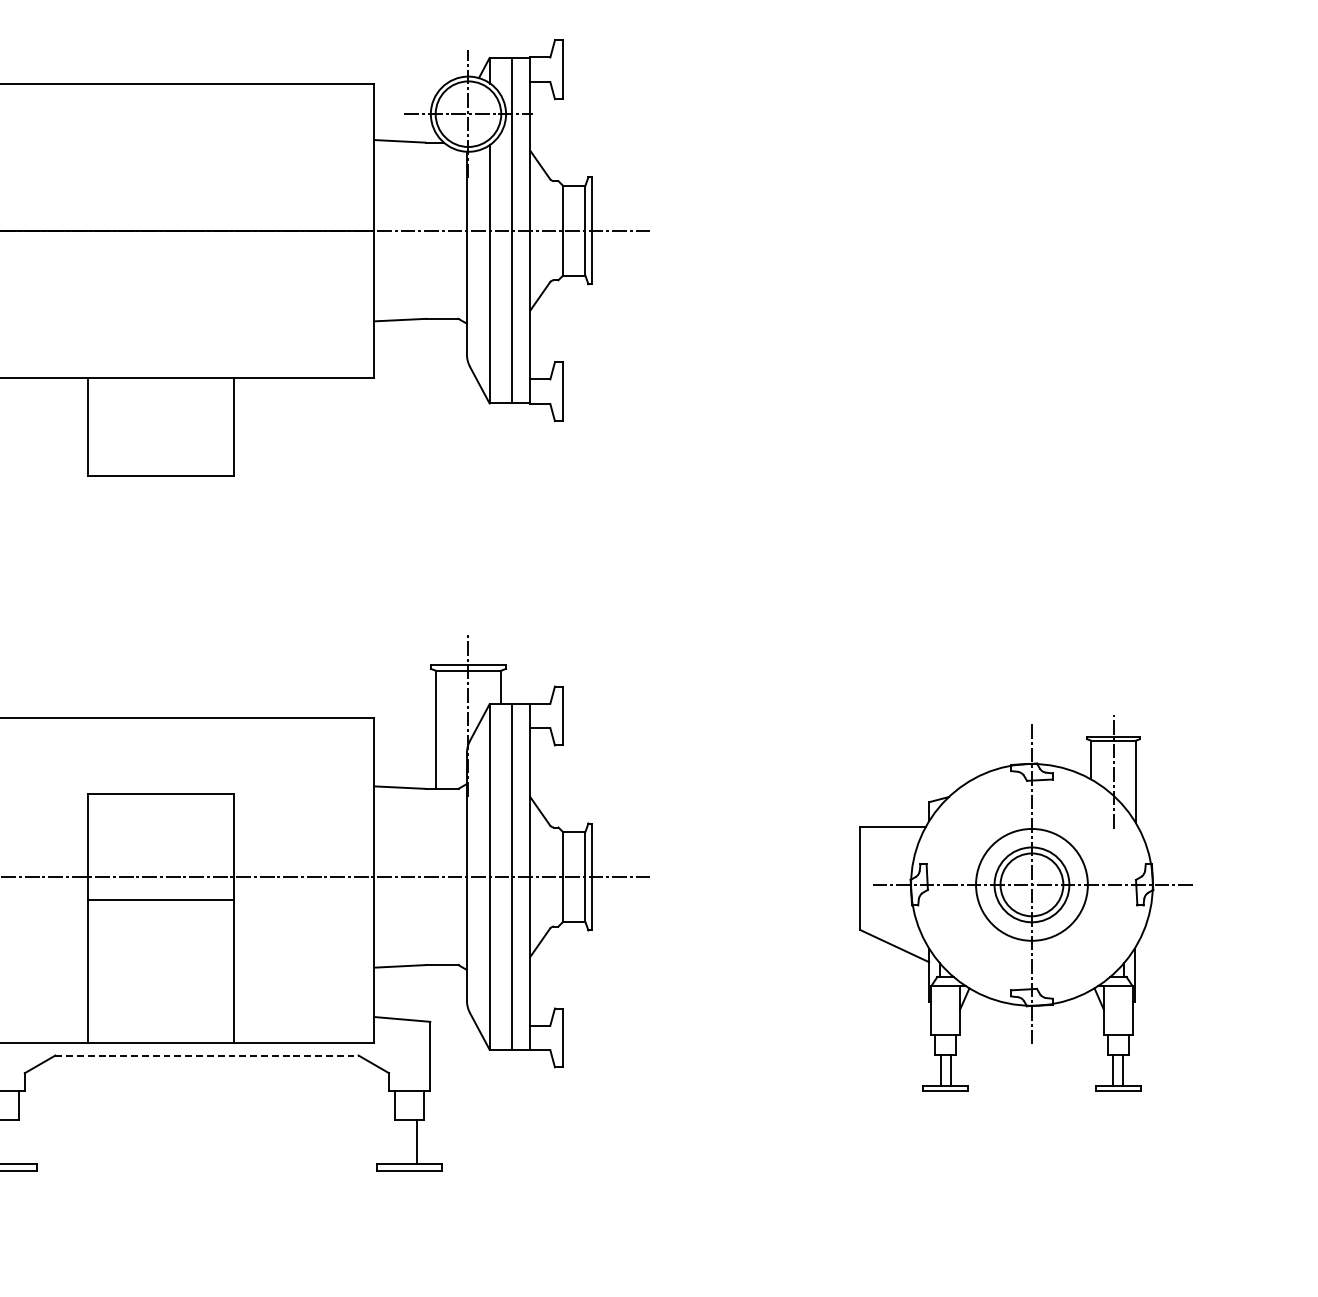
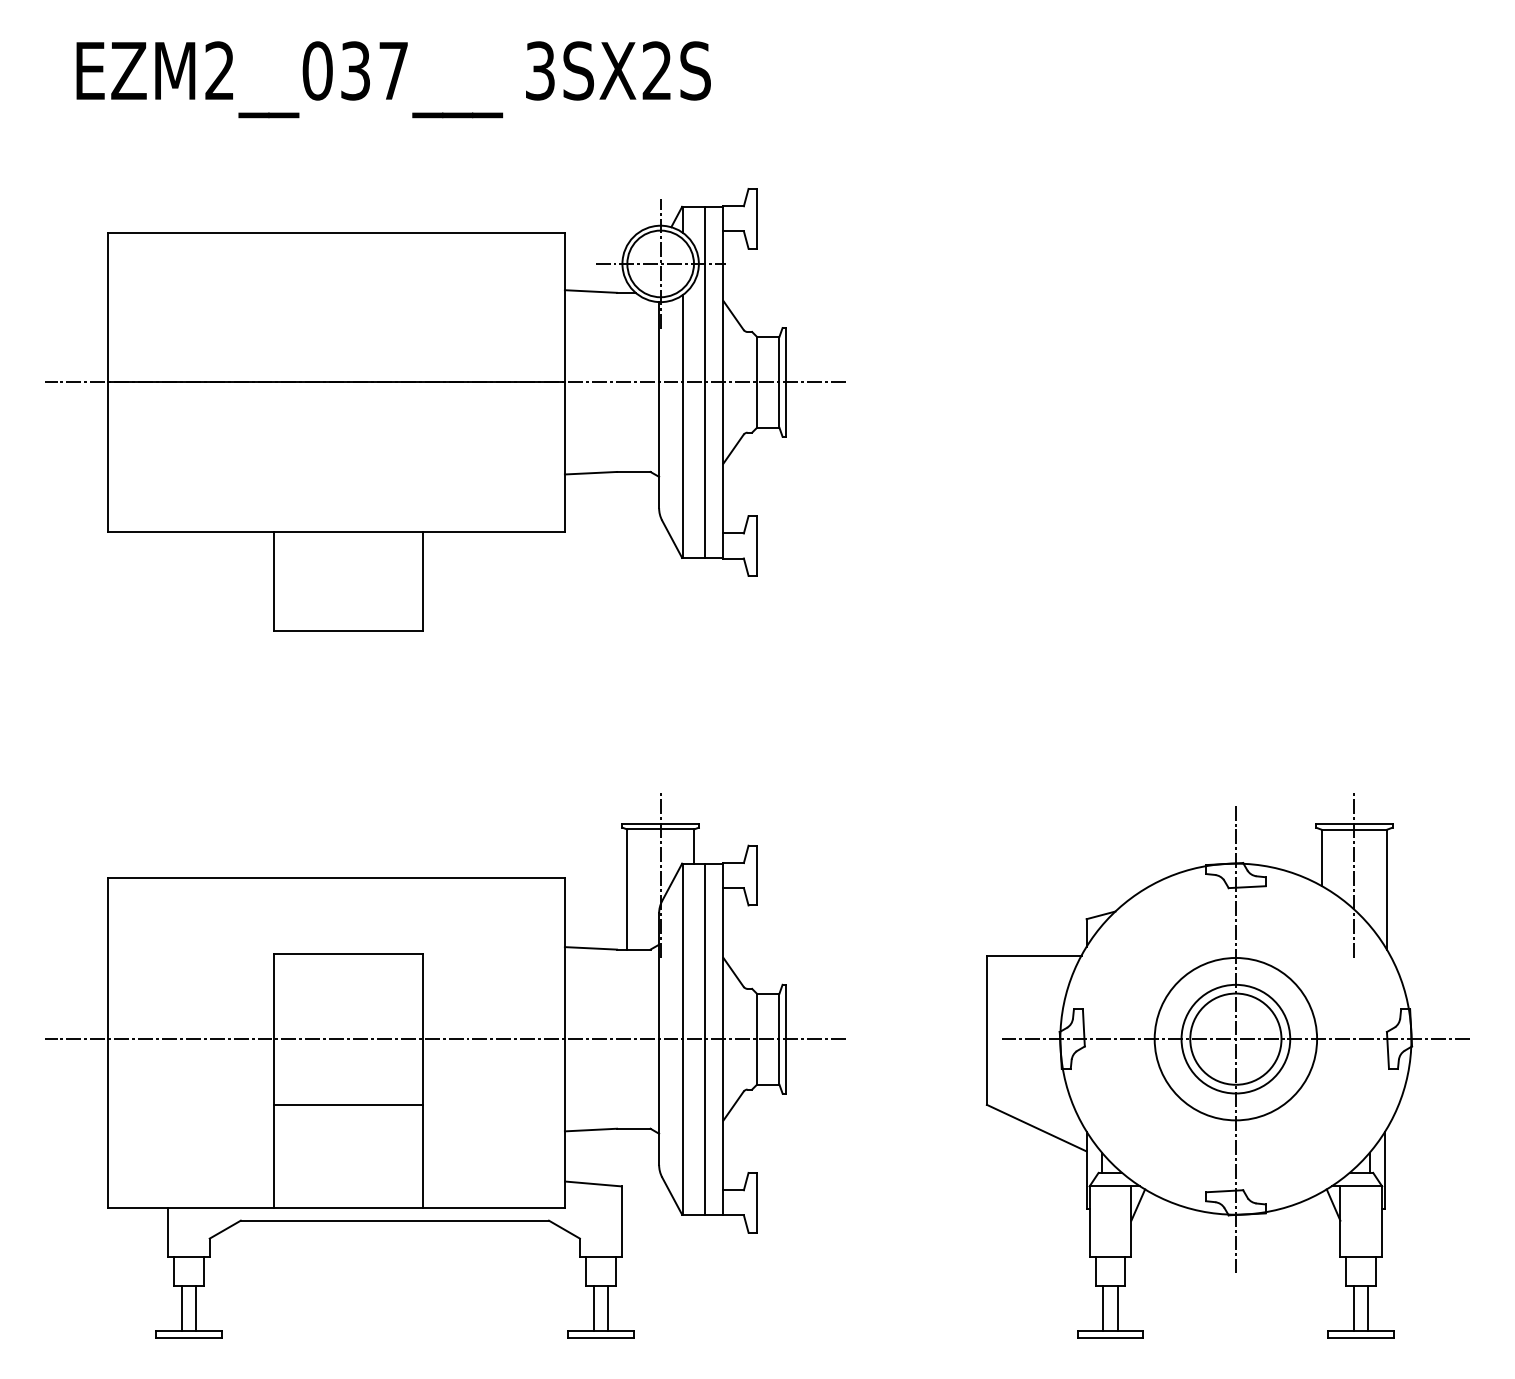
line: (160, 899) -> (347, 1104), moved
part: (1026, 902) -> (1227, 1065), size x1.43
line: (207, 1055) -> (395, 1220), dashed -> solid
line: (11, 1141) -> (196, 1308), added
line: (402, 1141) -> (593, 1308), added

